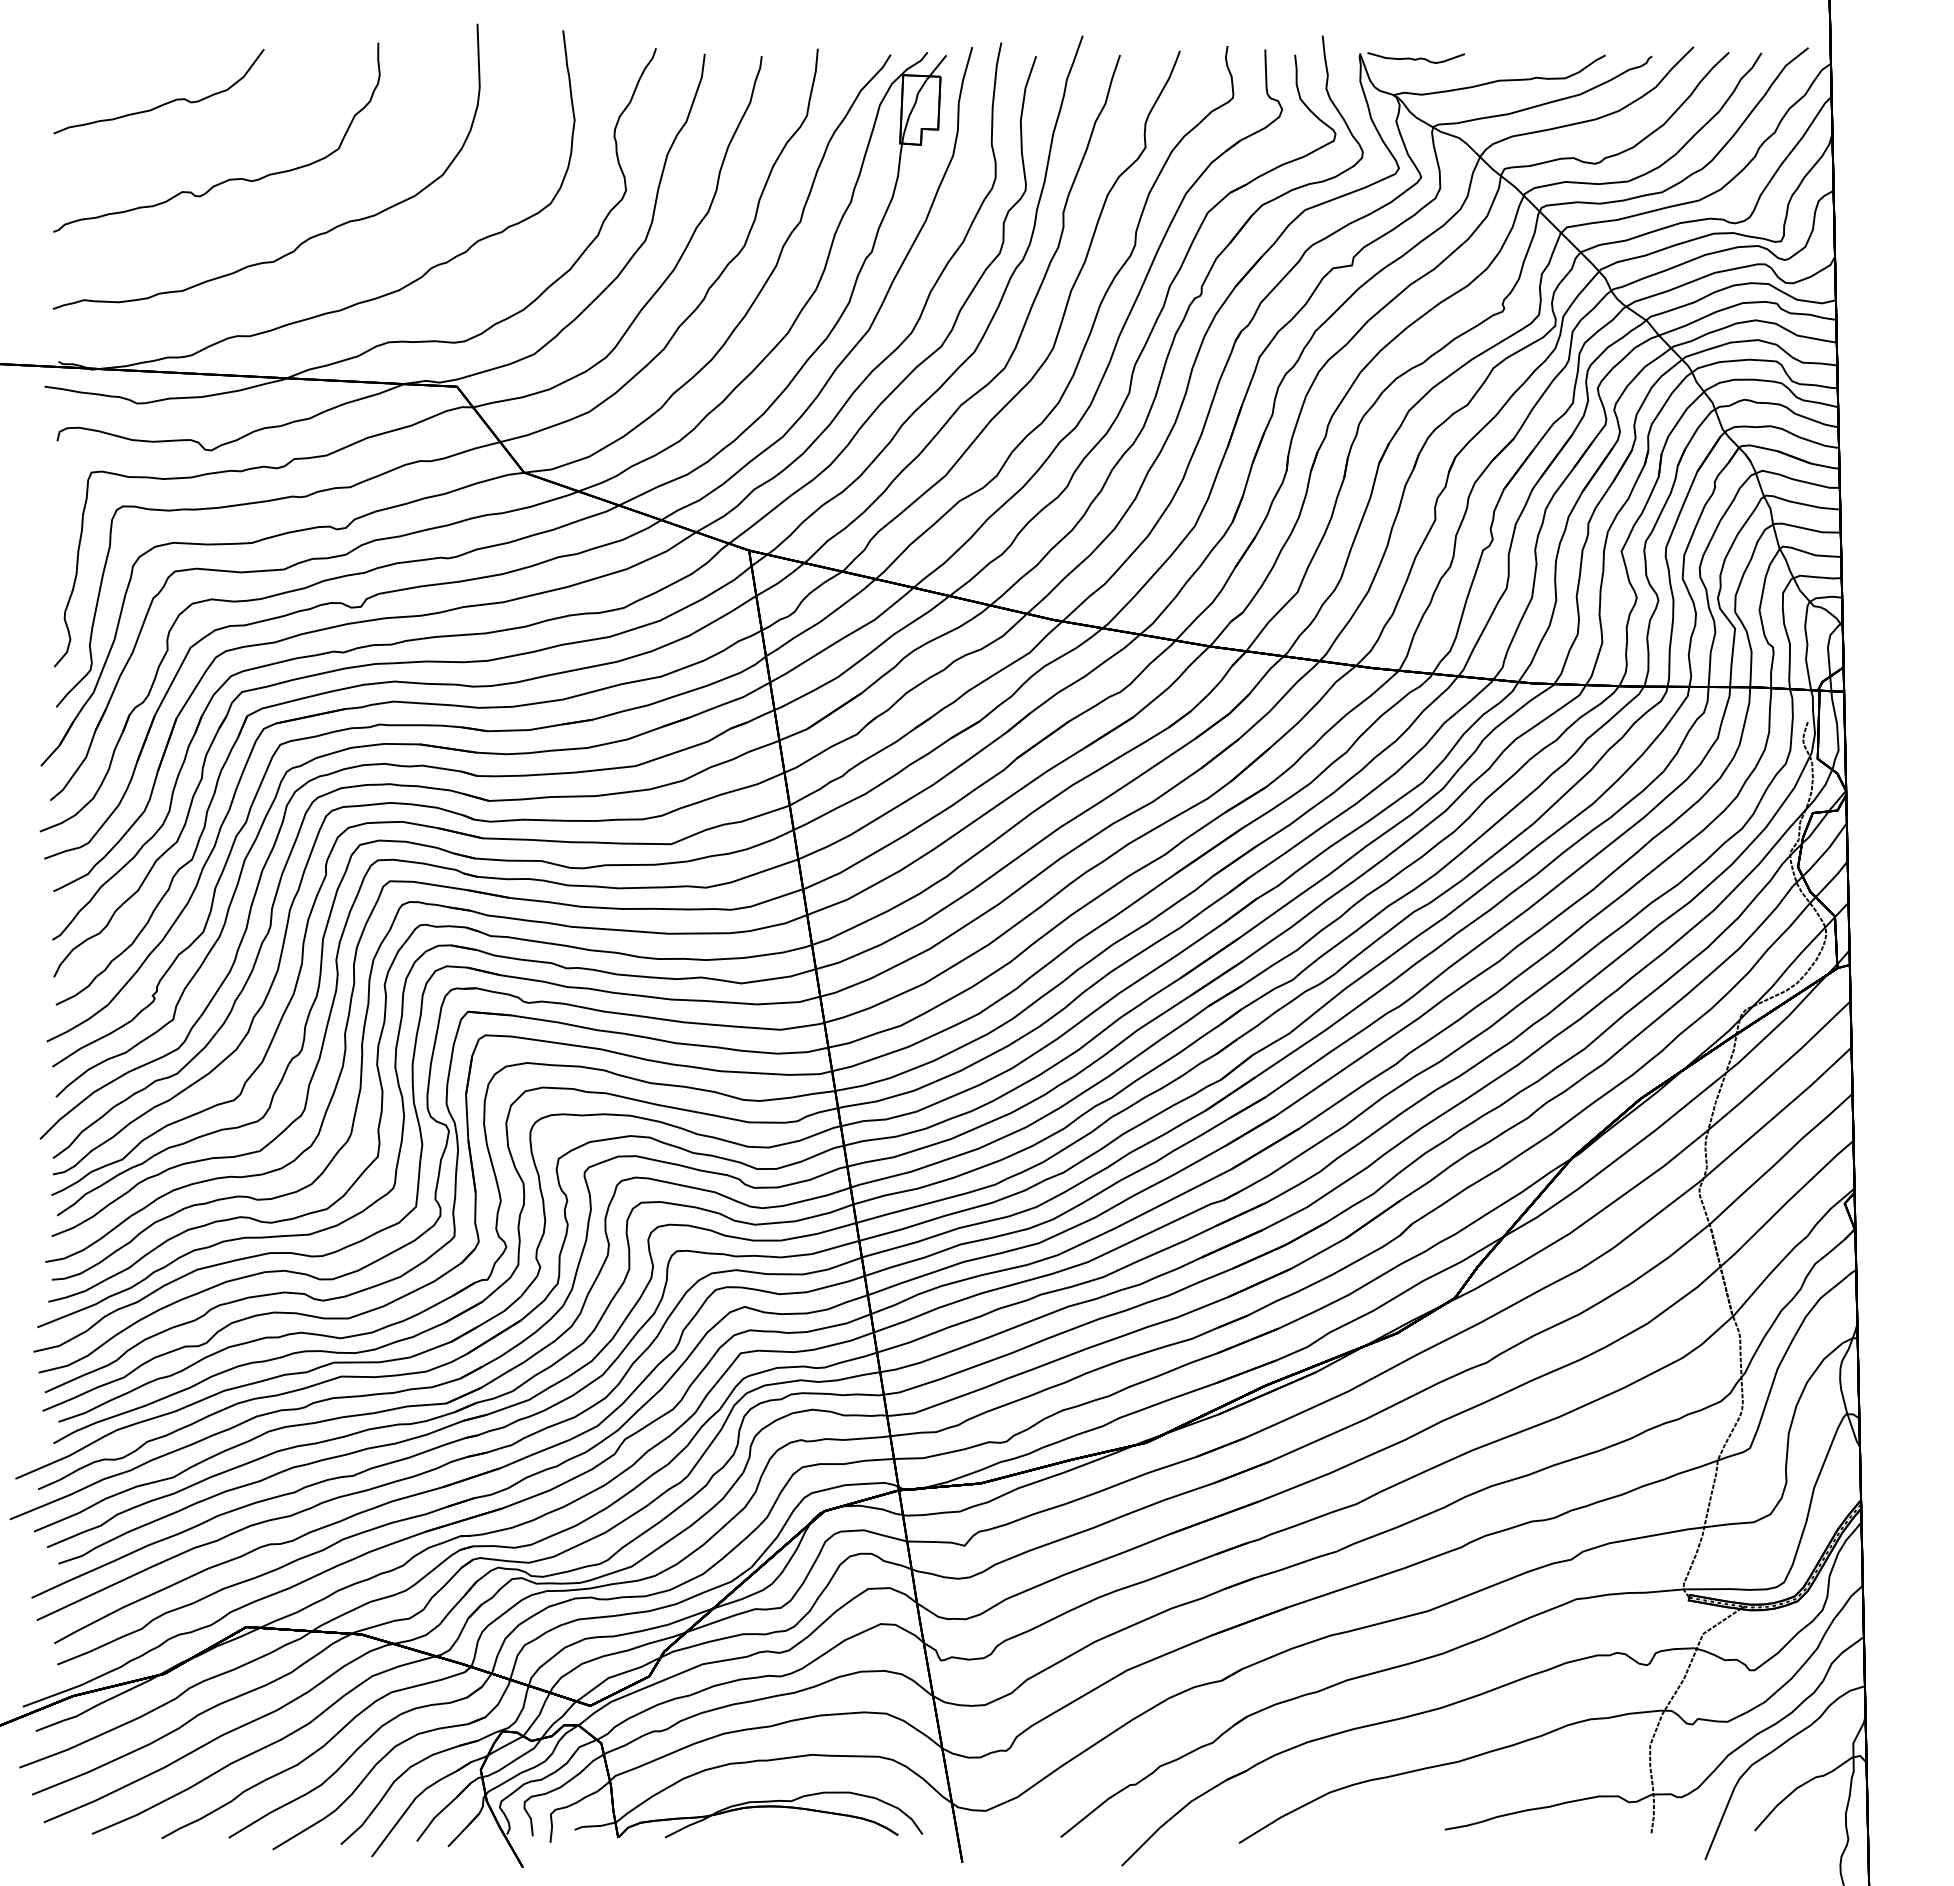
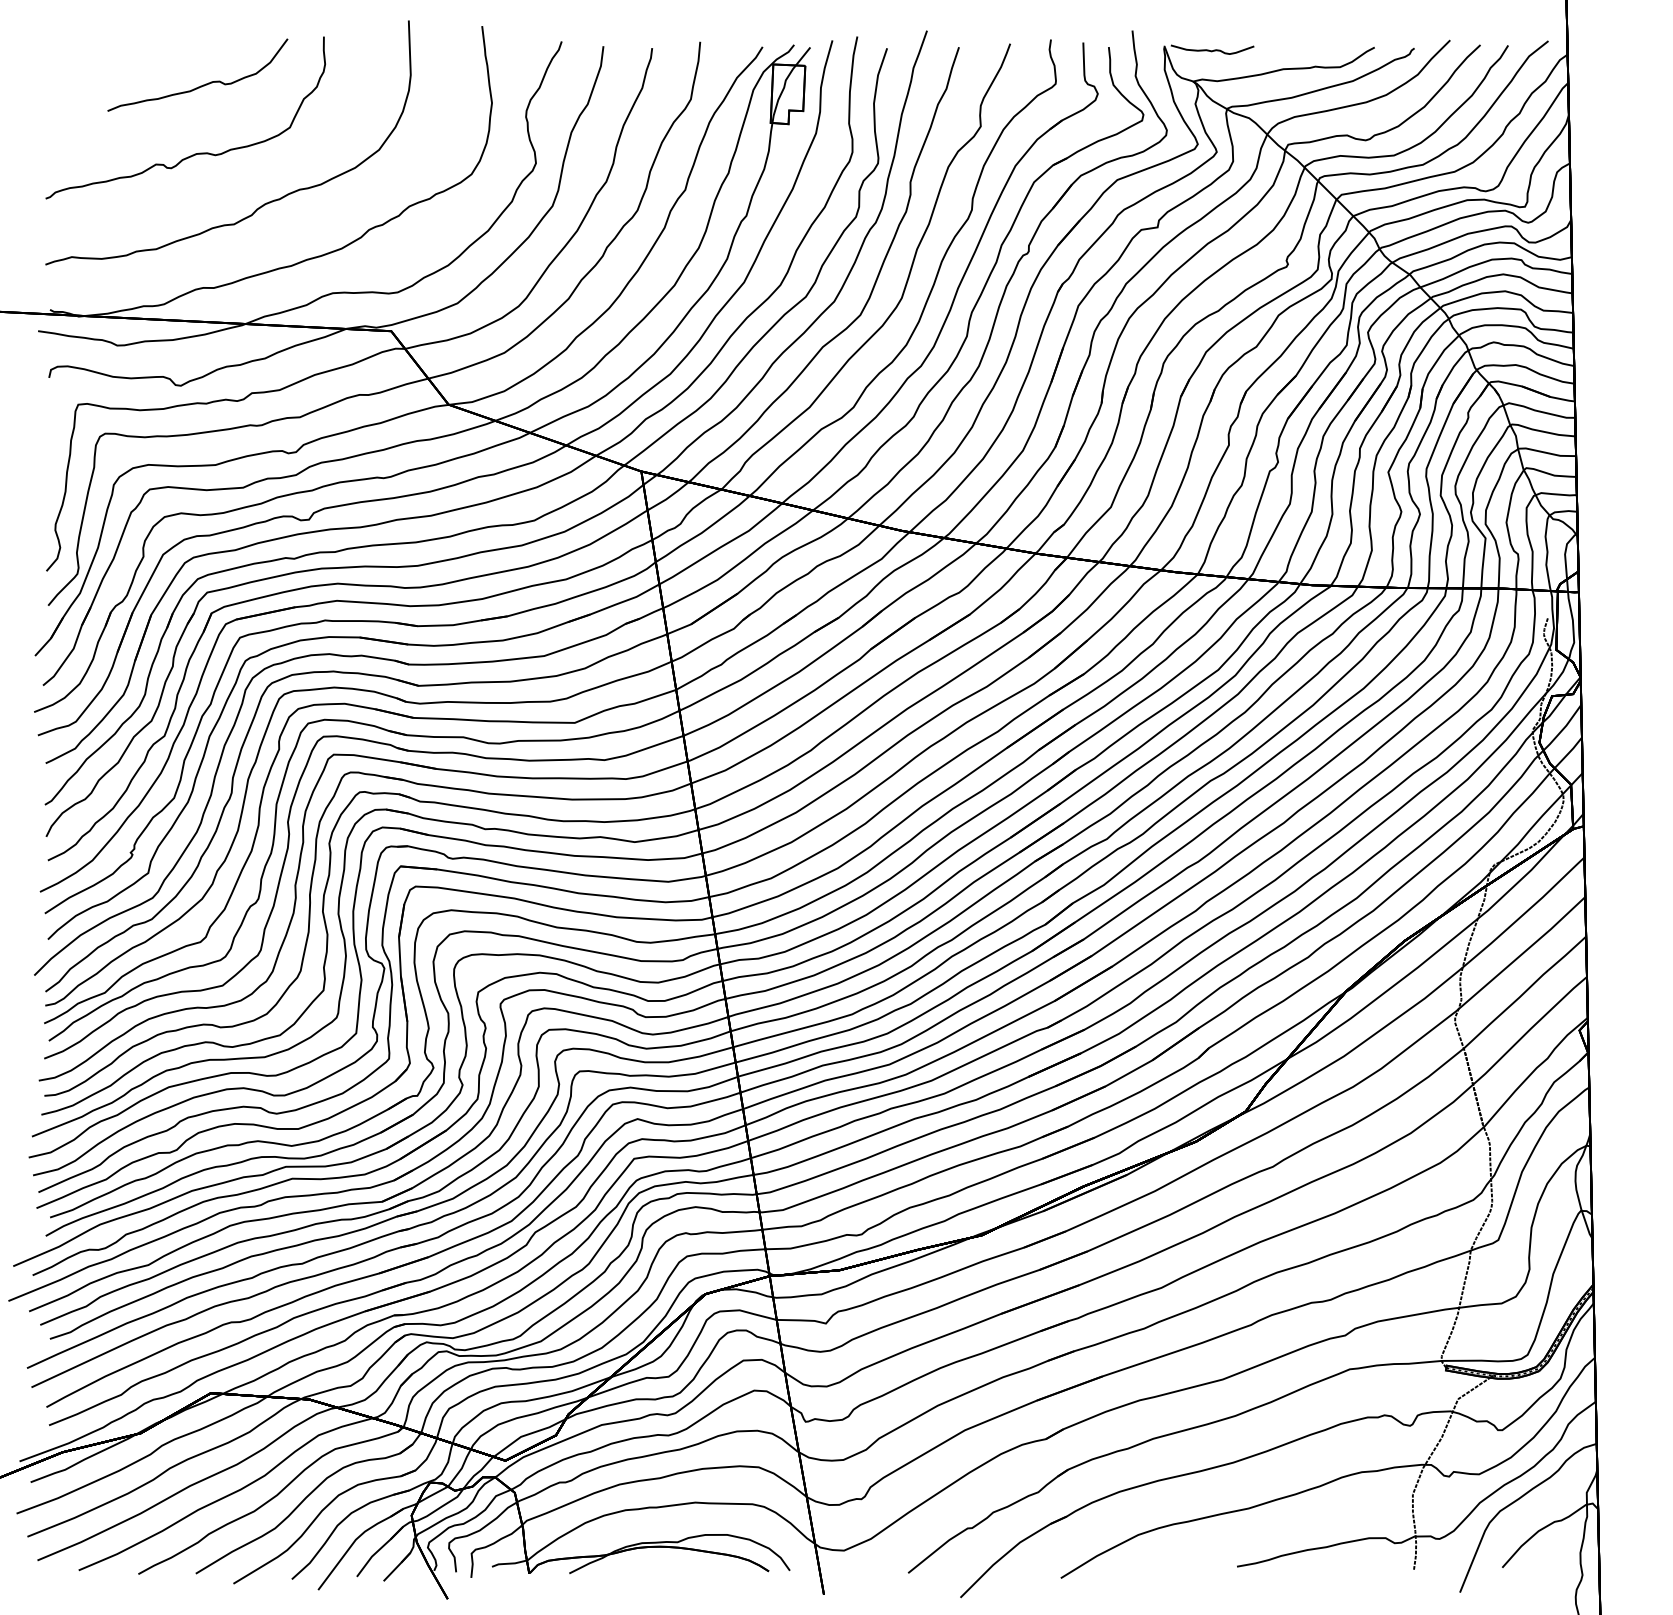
curve: (163, 103) -> (201, 85), moved

